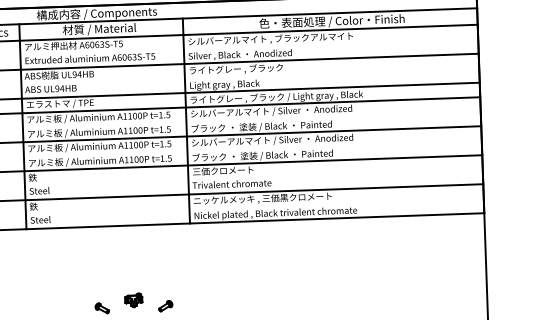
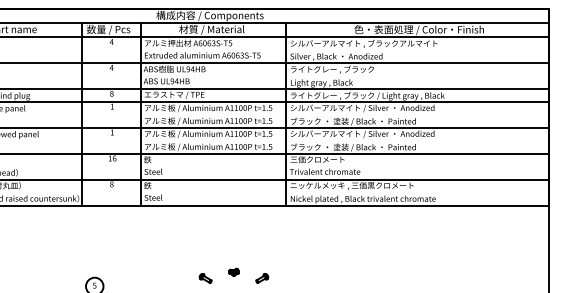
part: (133, 300) -> (233, 272), size x0.6

